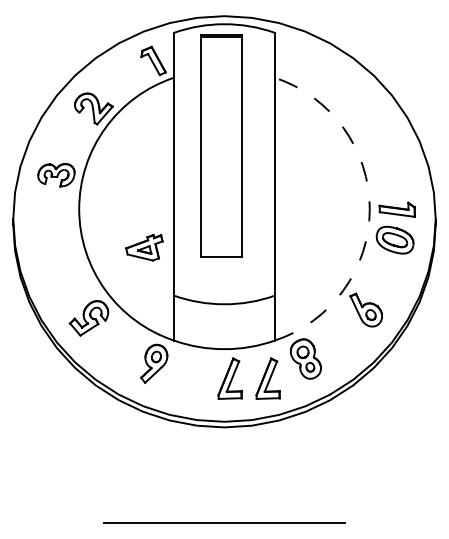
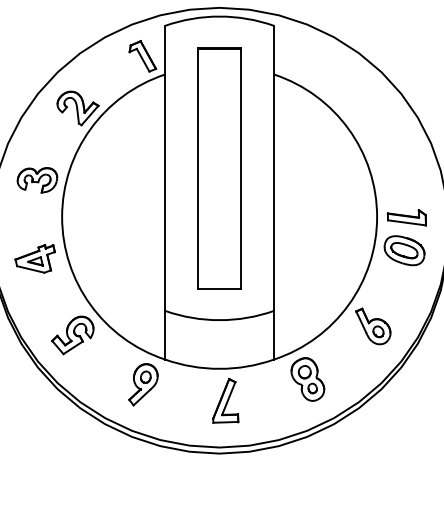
part: (221, 145) -> (219, 167), moved
arc: (369, 209) -> (376, 217), dashed -> solid
part: (144, 247) -> (35, 258), moved
part: (267, 378) -> (266, 400), removed

